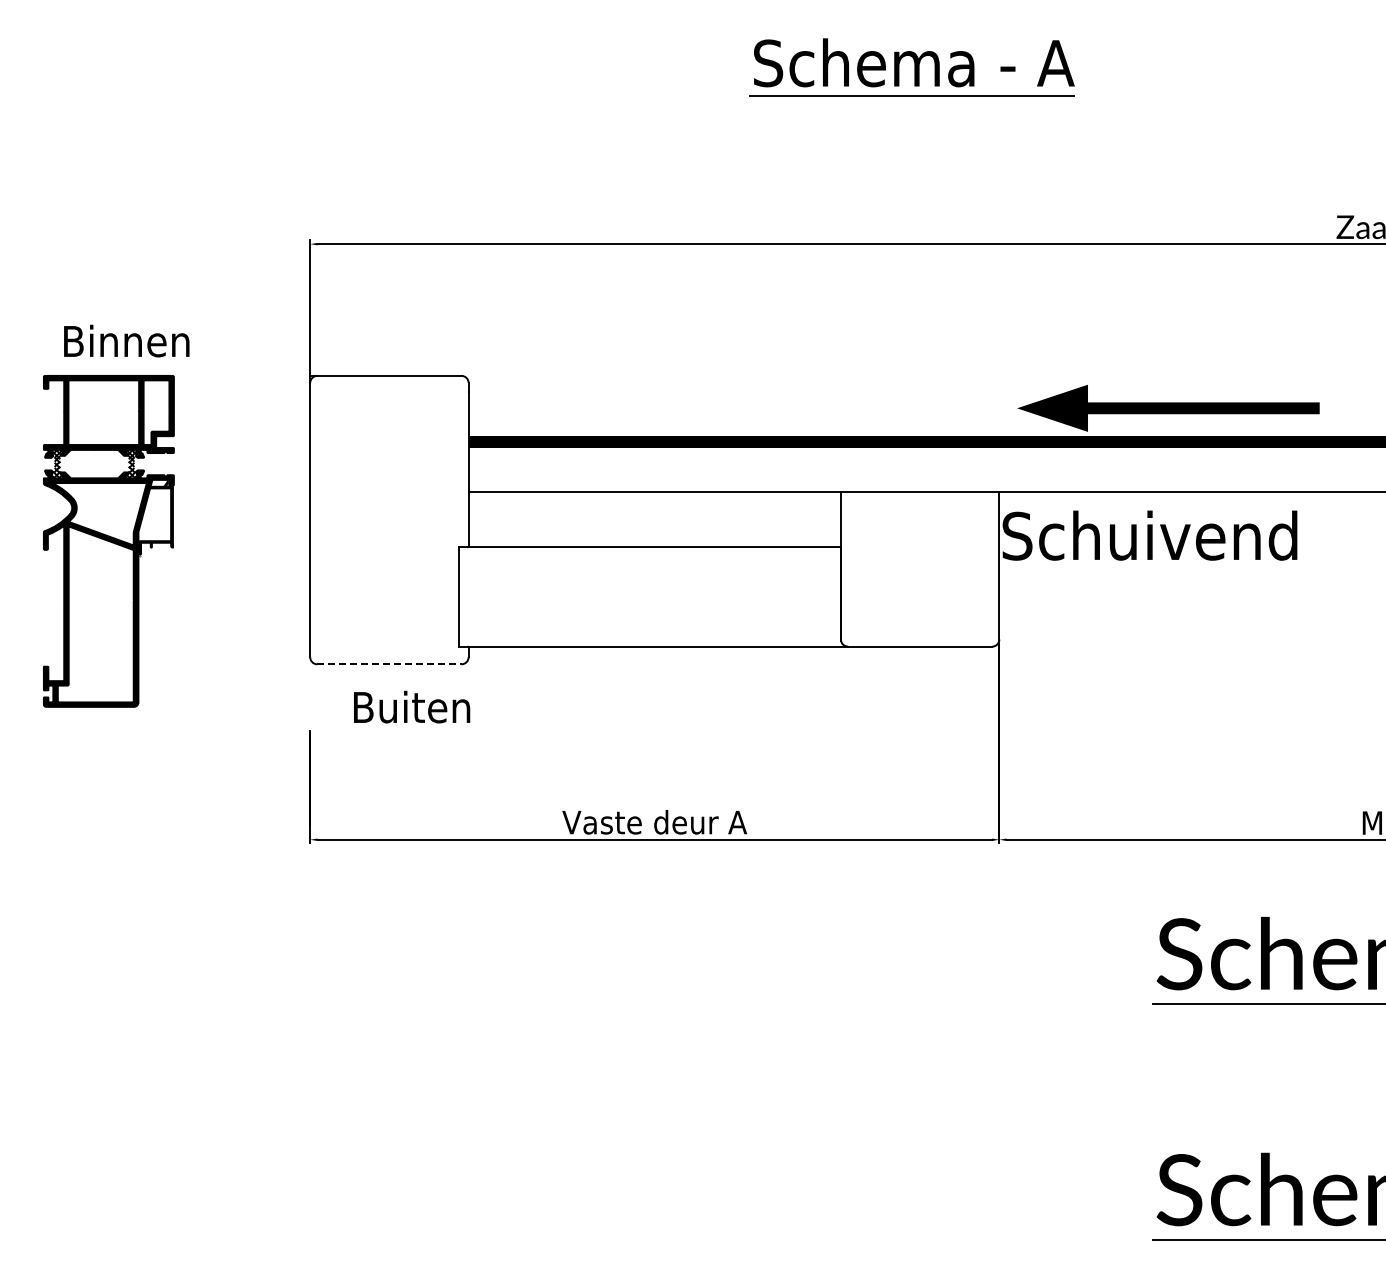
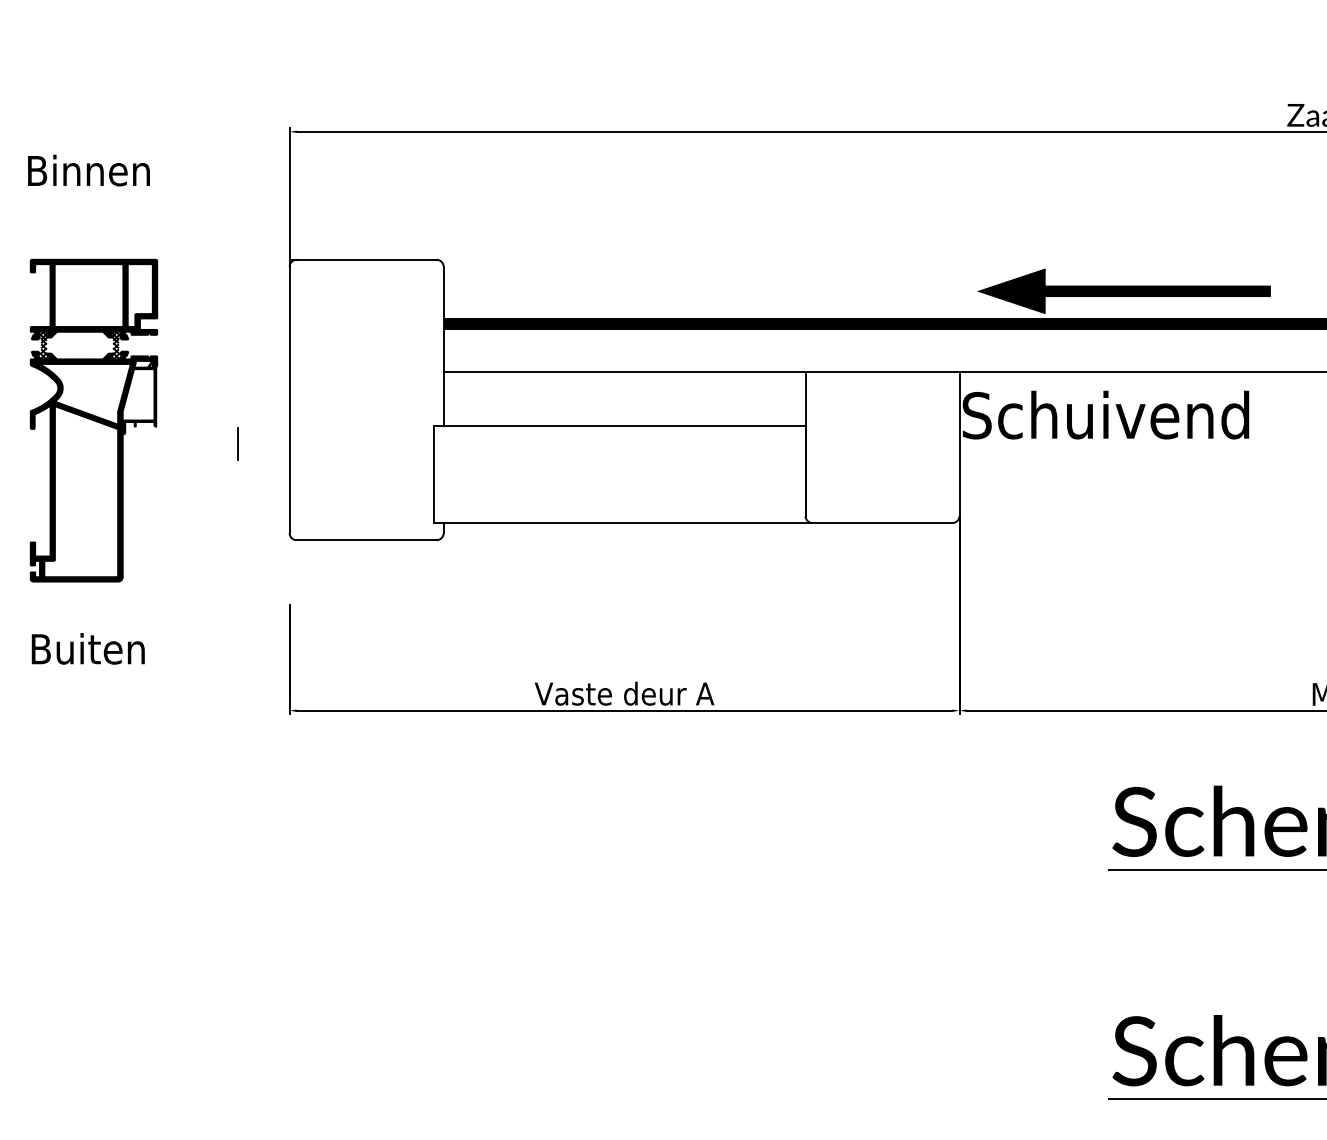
text: (126, 340) -> (88, 170), moved
line: (256, 564) -> (237, 443), added
line: (389, 664) -> (366, 540), dashed -> solid
text: (412, 706) -> (88, 648), moved

